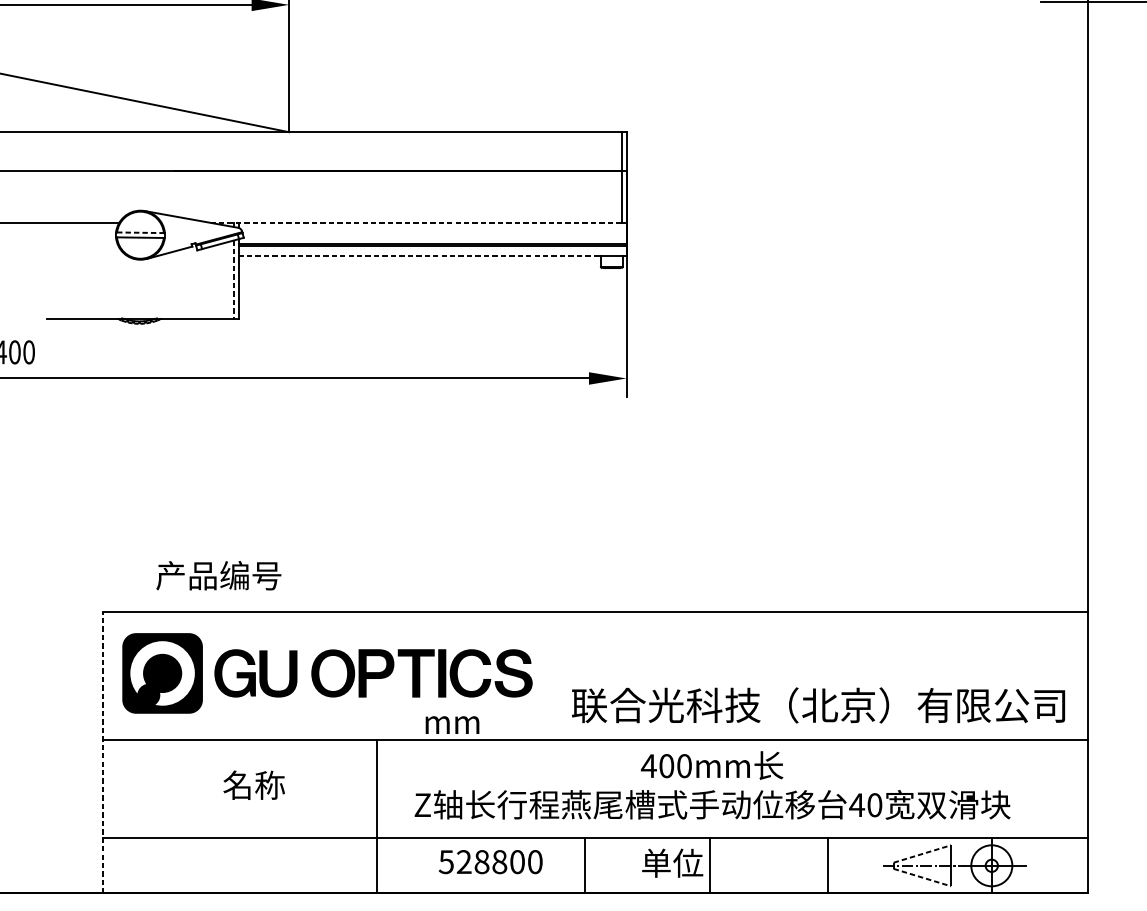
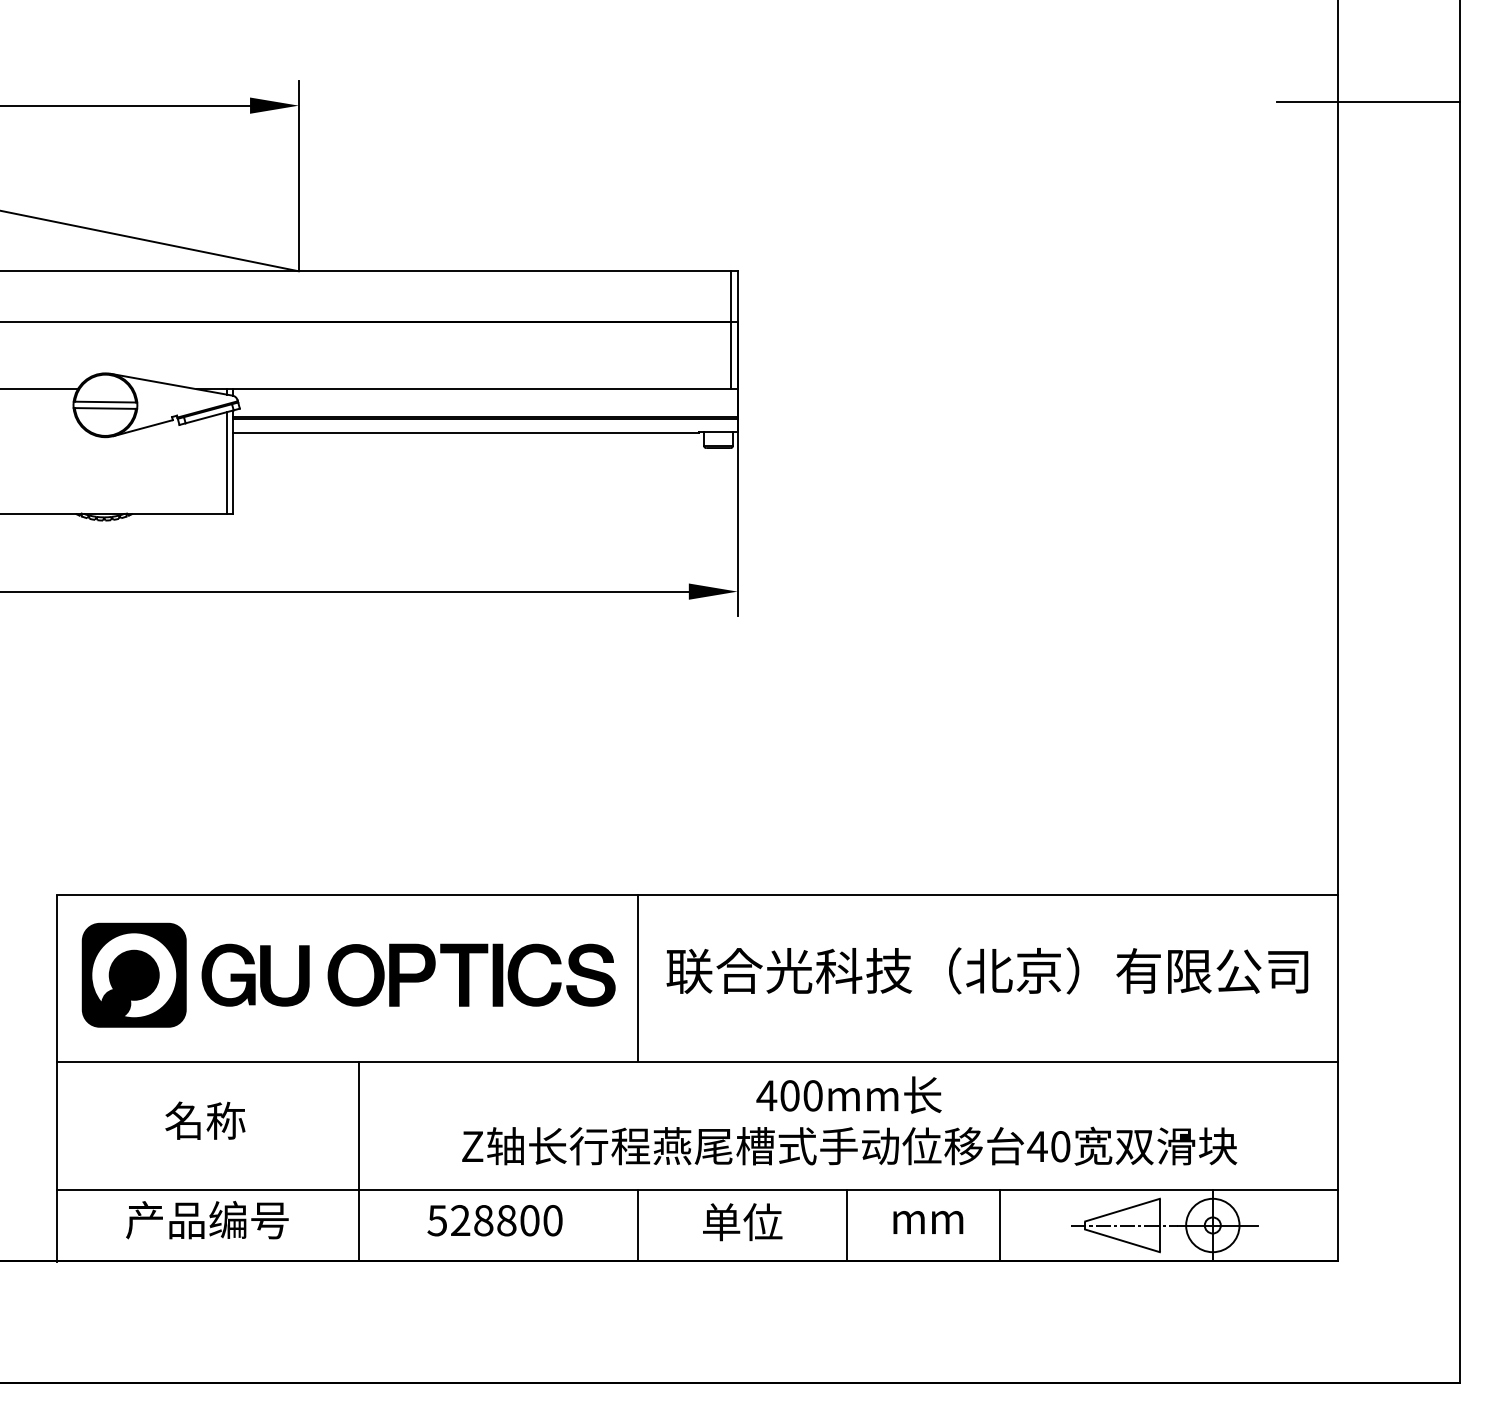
line: (416, 223) -> (464, 389), dashed -> solid
line: (140, 233) -> (105, 402), dashed -> solid
line: (418, 256) -> (466, 432), dashed -> solid
line: (233, 279) -> (226, 463), dashed -> solid
text: (218, 575) -> (207, 1220), moved
line: (549, 675) -> (637, 977), added
text: (818, 705) -> (987, 970), moved
text: (452, 725) -> (928, 1222), moved
line: (102, 752) -> (56, 1078), dashed -> solid
text: (254, 785) -> (205, 1120), moved
line: (376, 816) -> (358, 1161), moved
line: (923, 854) -> (1123, 1210), dashed -> solid
text: (490, 861) -> (494, 1220), moved
text: (672, 863) -> (742, 1222), moved
line: (584, 865) -> (637, 1225), moved
line: (923, 877) -> (1123, 1240), dashed -> solid

